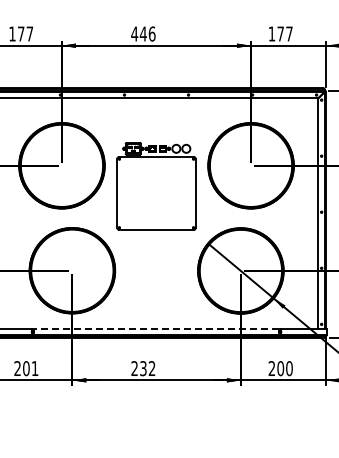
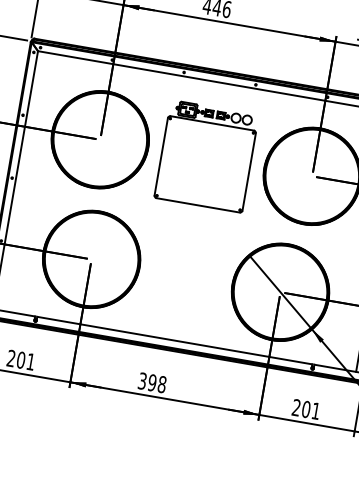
part: (156, 186) -> (206, 156), moved
line: (156, 328) -> (174, 340), dashed -> solid
text: (143, 368) -> (152, 382), 232 -> 398
text: (289, 368) -> (316, 411), 200 -> 201

